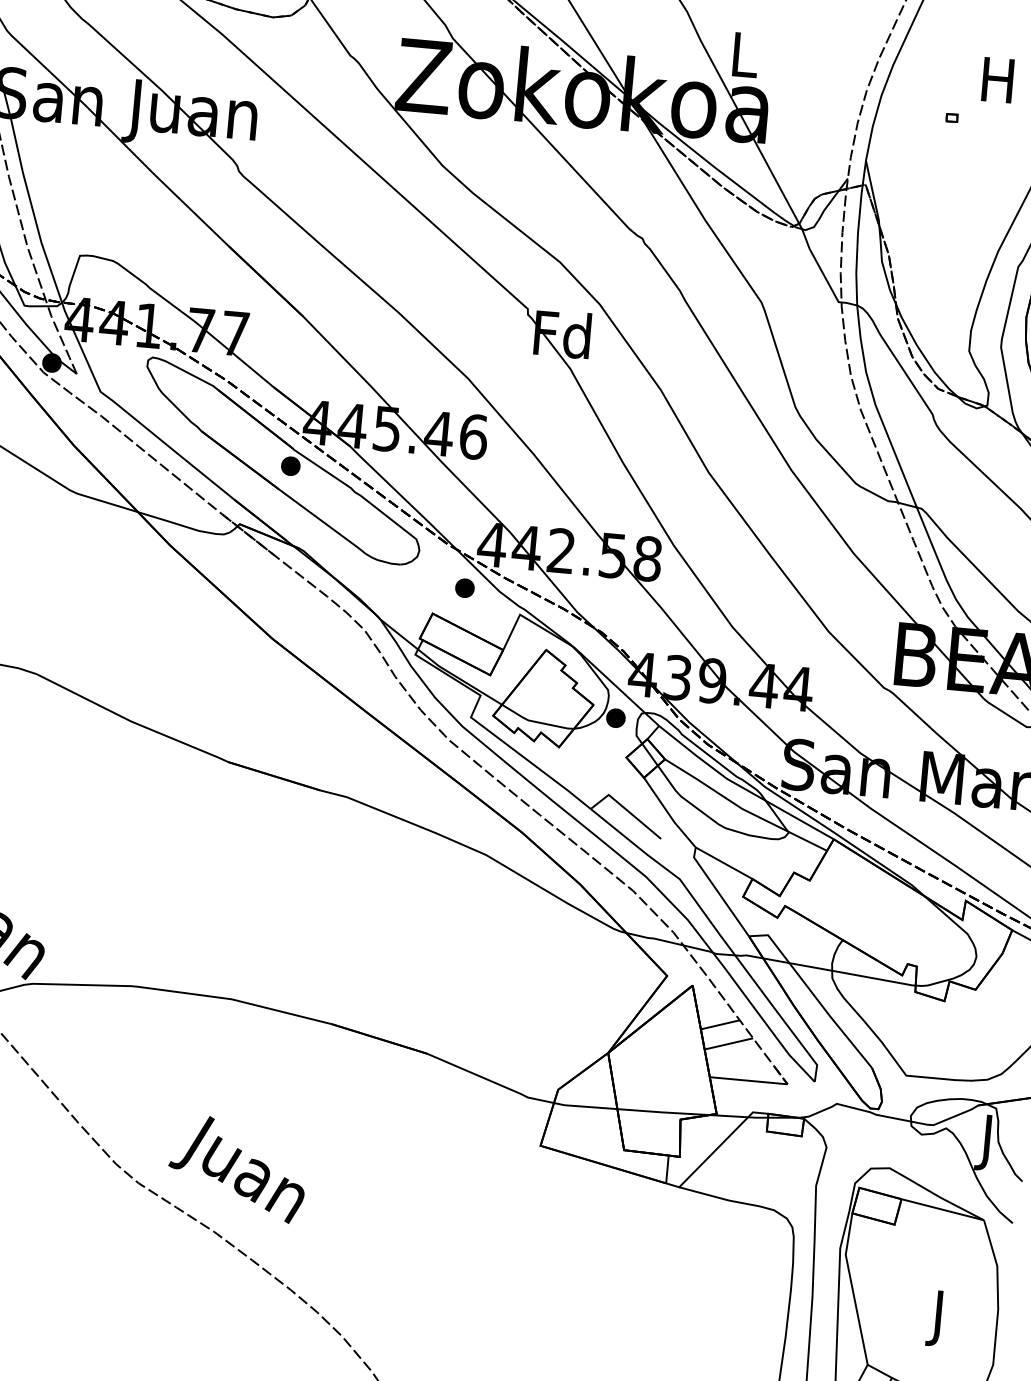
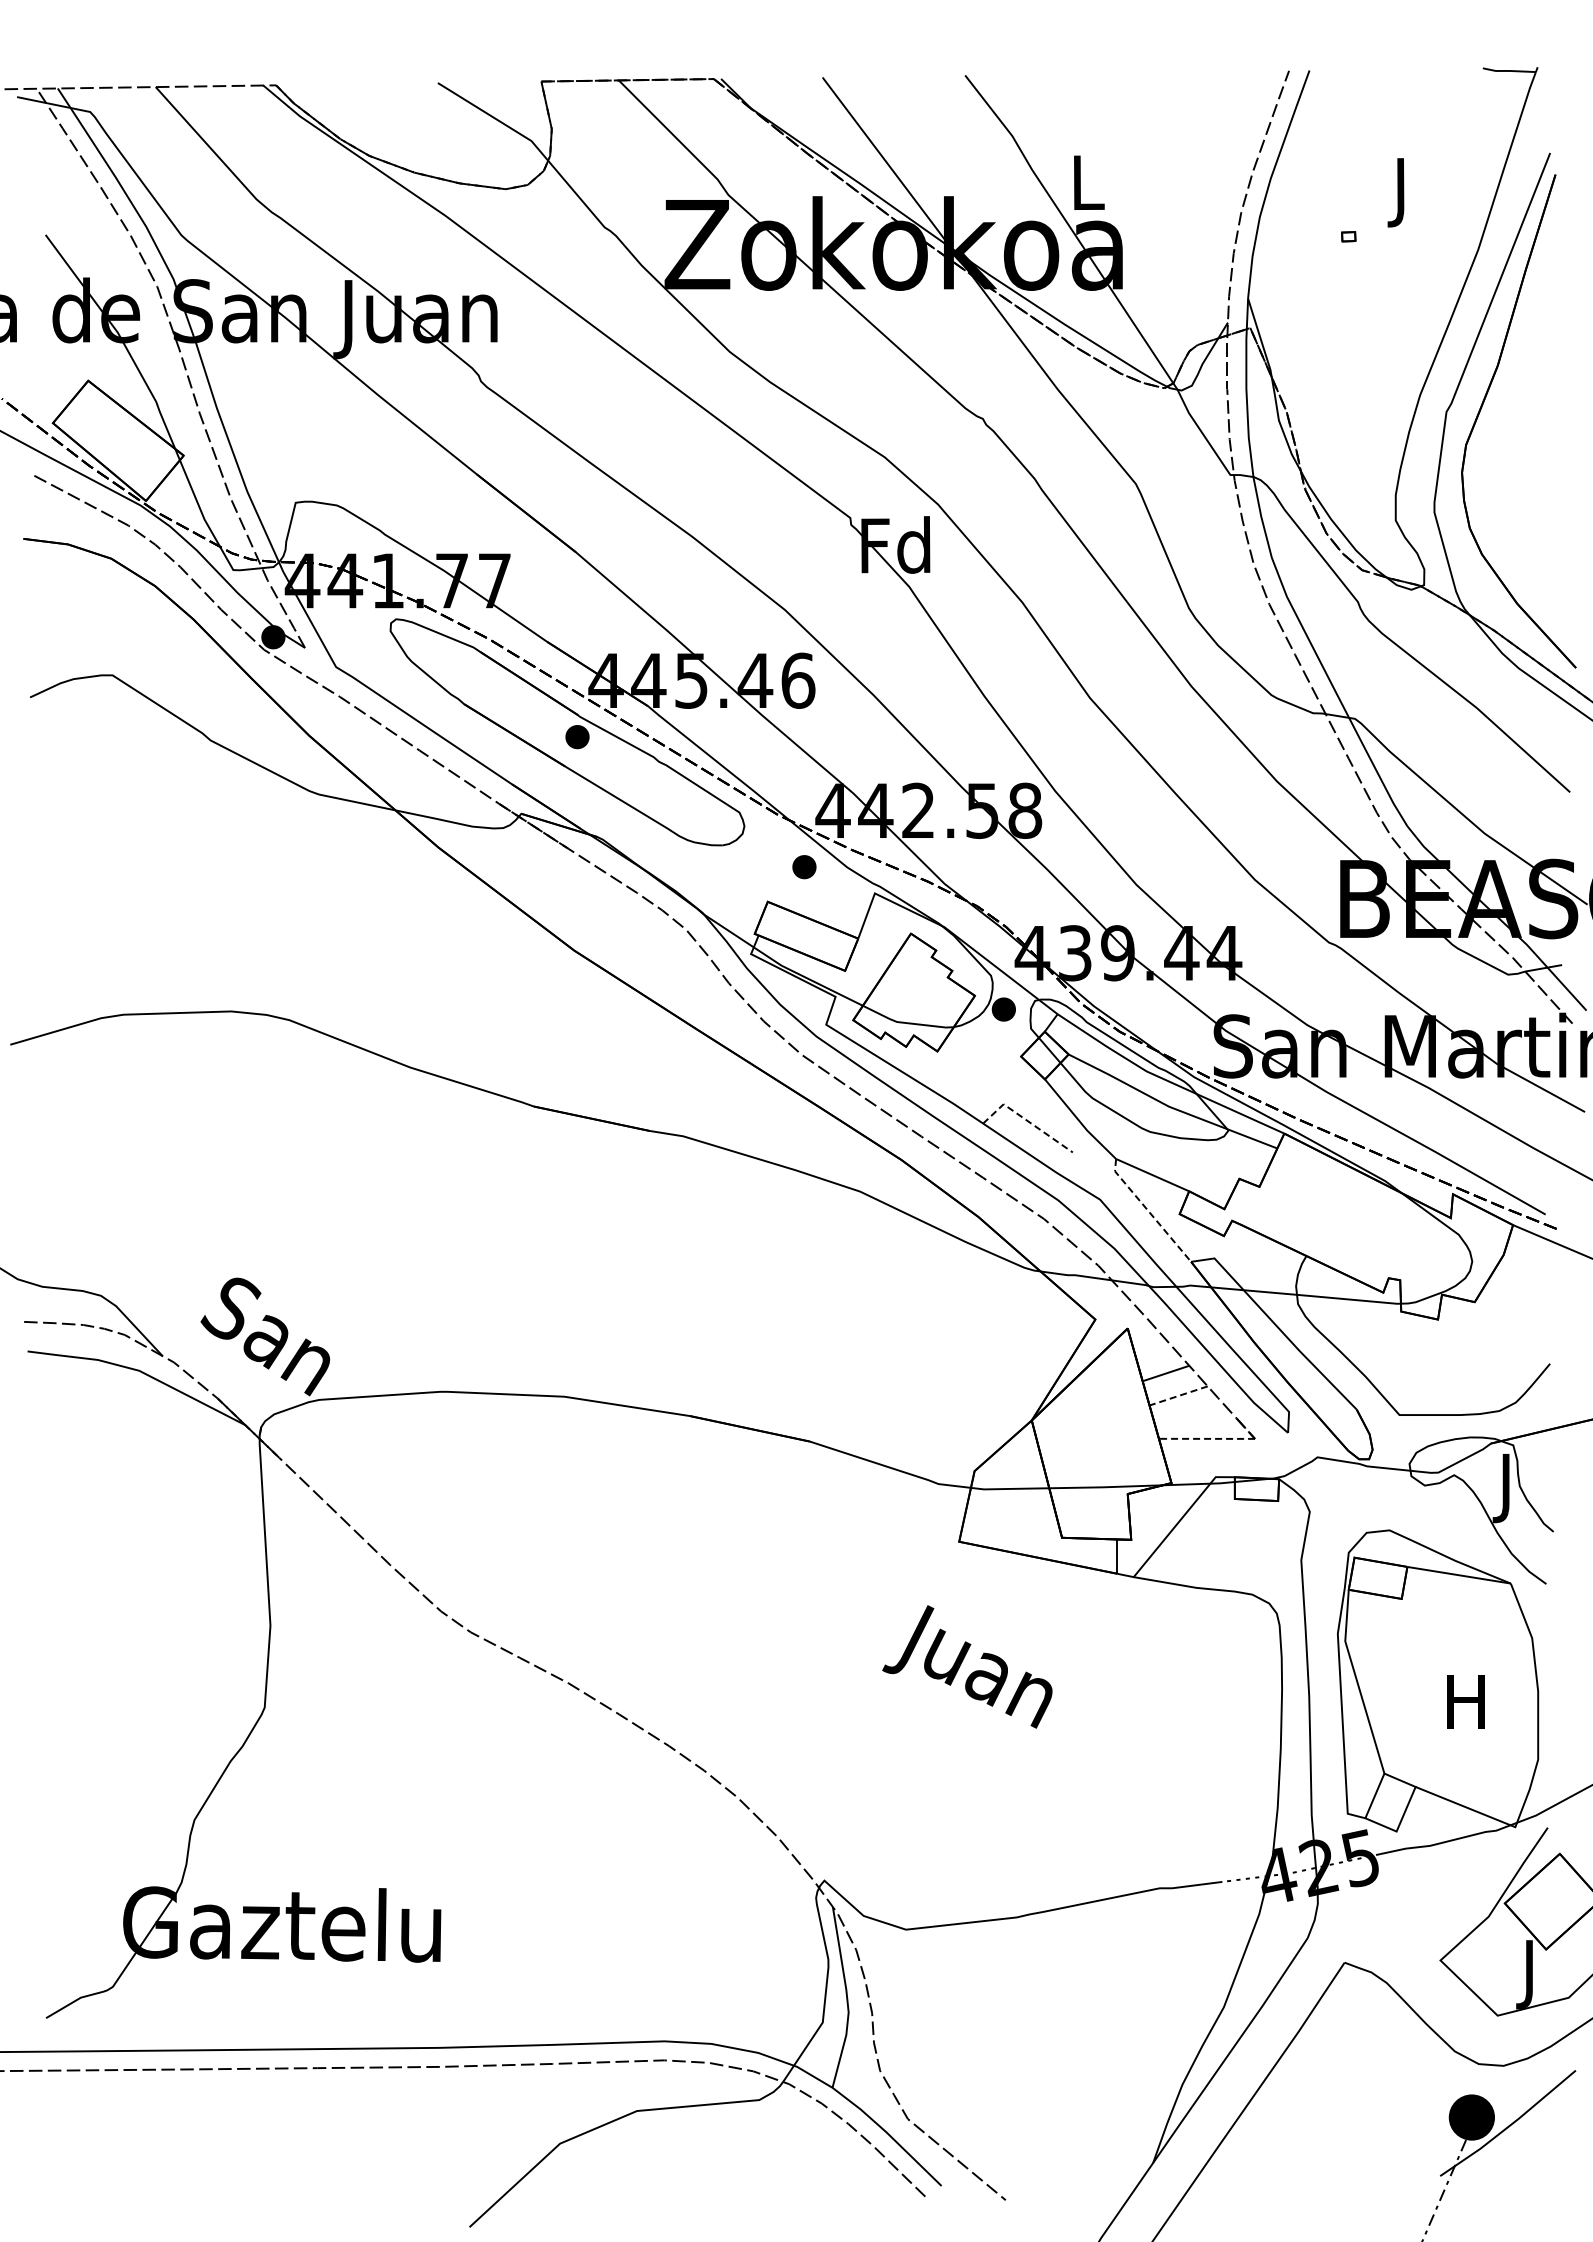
text: (997, 85) -> (1400, 192), H -> J
line: (626, 809) -> (1026, 1120), solid -> dashed
line: (718, 892) -> (1148, 1211), solid -> dashed
line: (728, 1043) -> (1178, 1395), solid -> dashed
line: (748, 1080) -> (1206, 1438), solid -> dashed
text: (237, 1168) -> (967, 1666), moved
text: (938, 1318) -> (1465, 1708), J -> H

